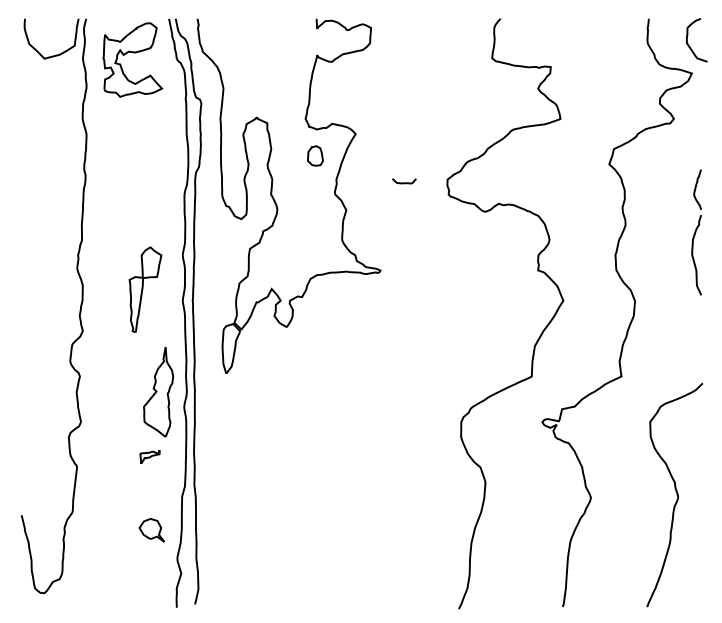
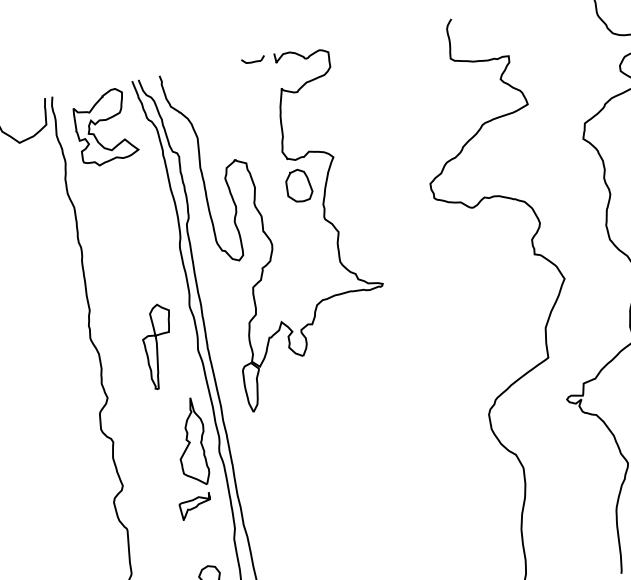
part: (315, 155) -> (298, 185), size x1.67
part: (404, 181) -> (253, 60), moved
part: (149, 456) -> (195, 506), size x1.67

